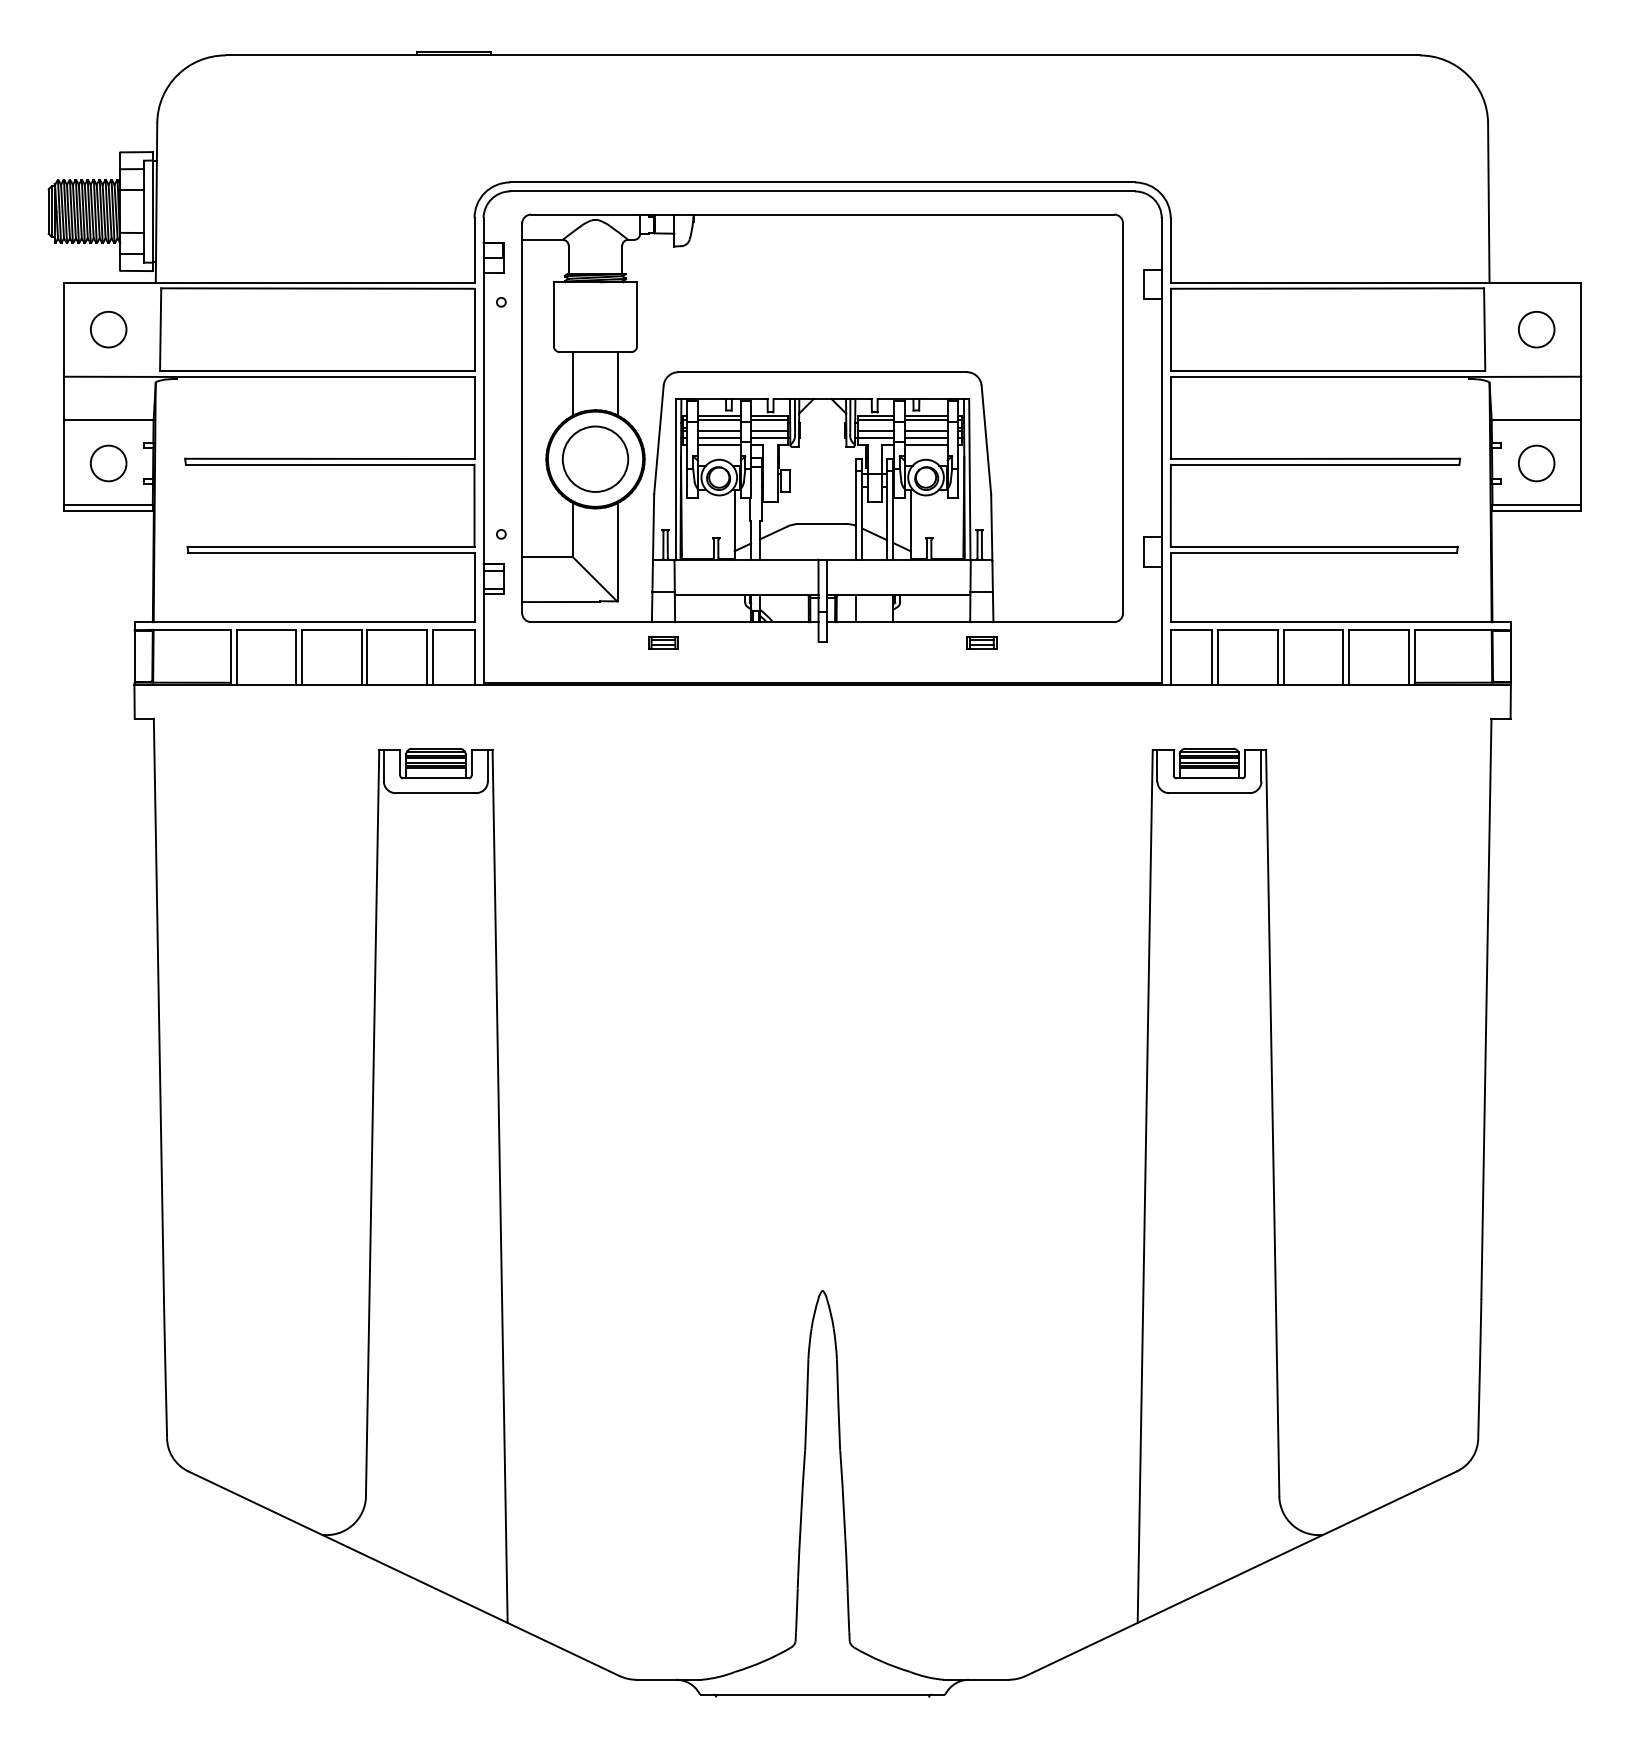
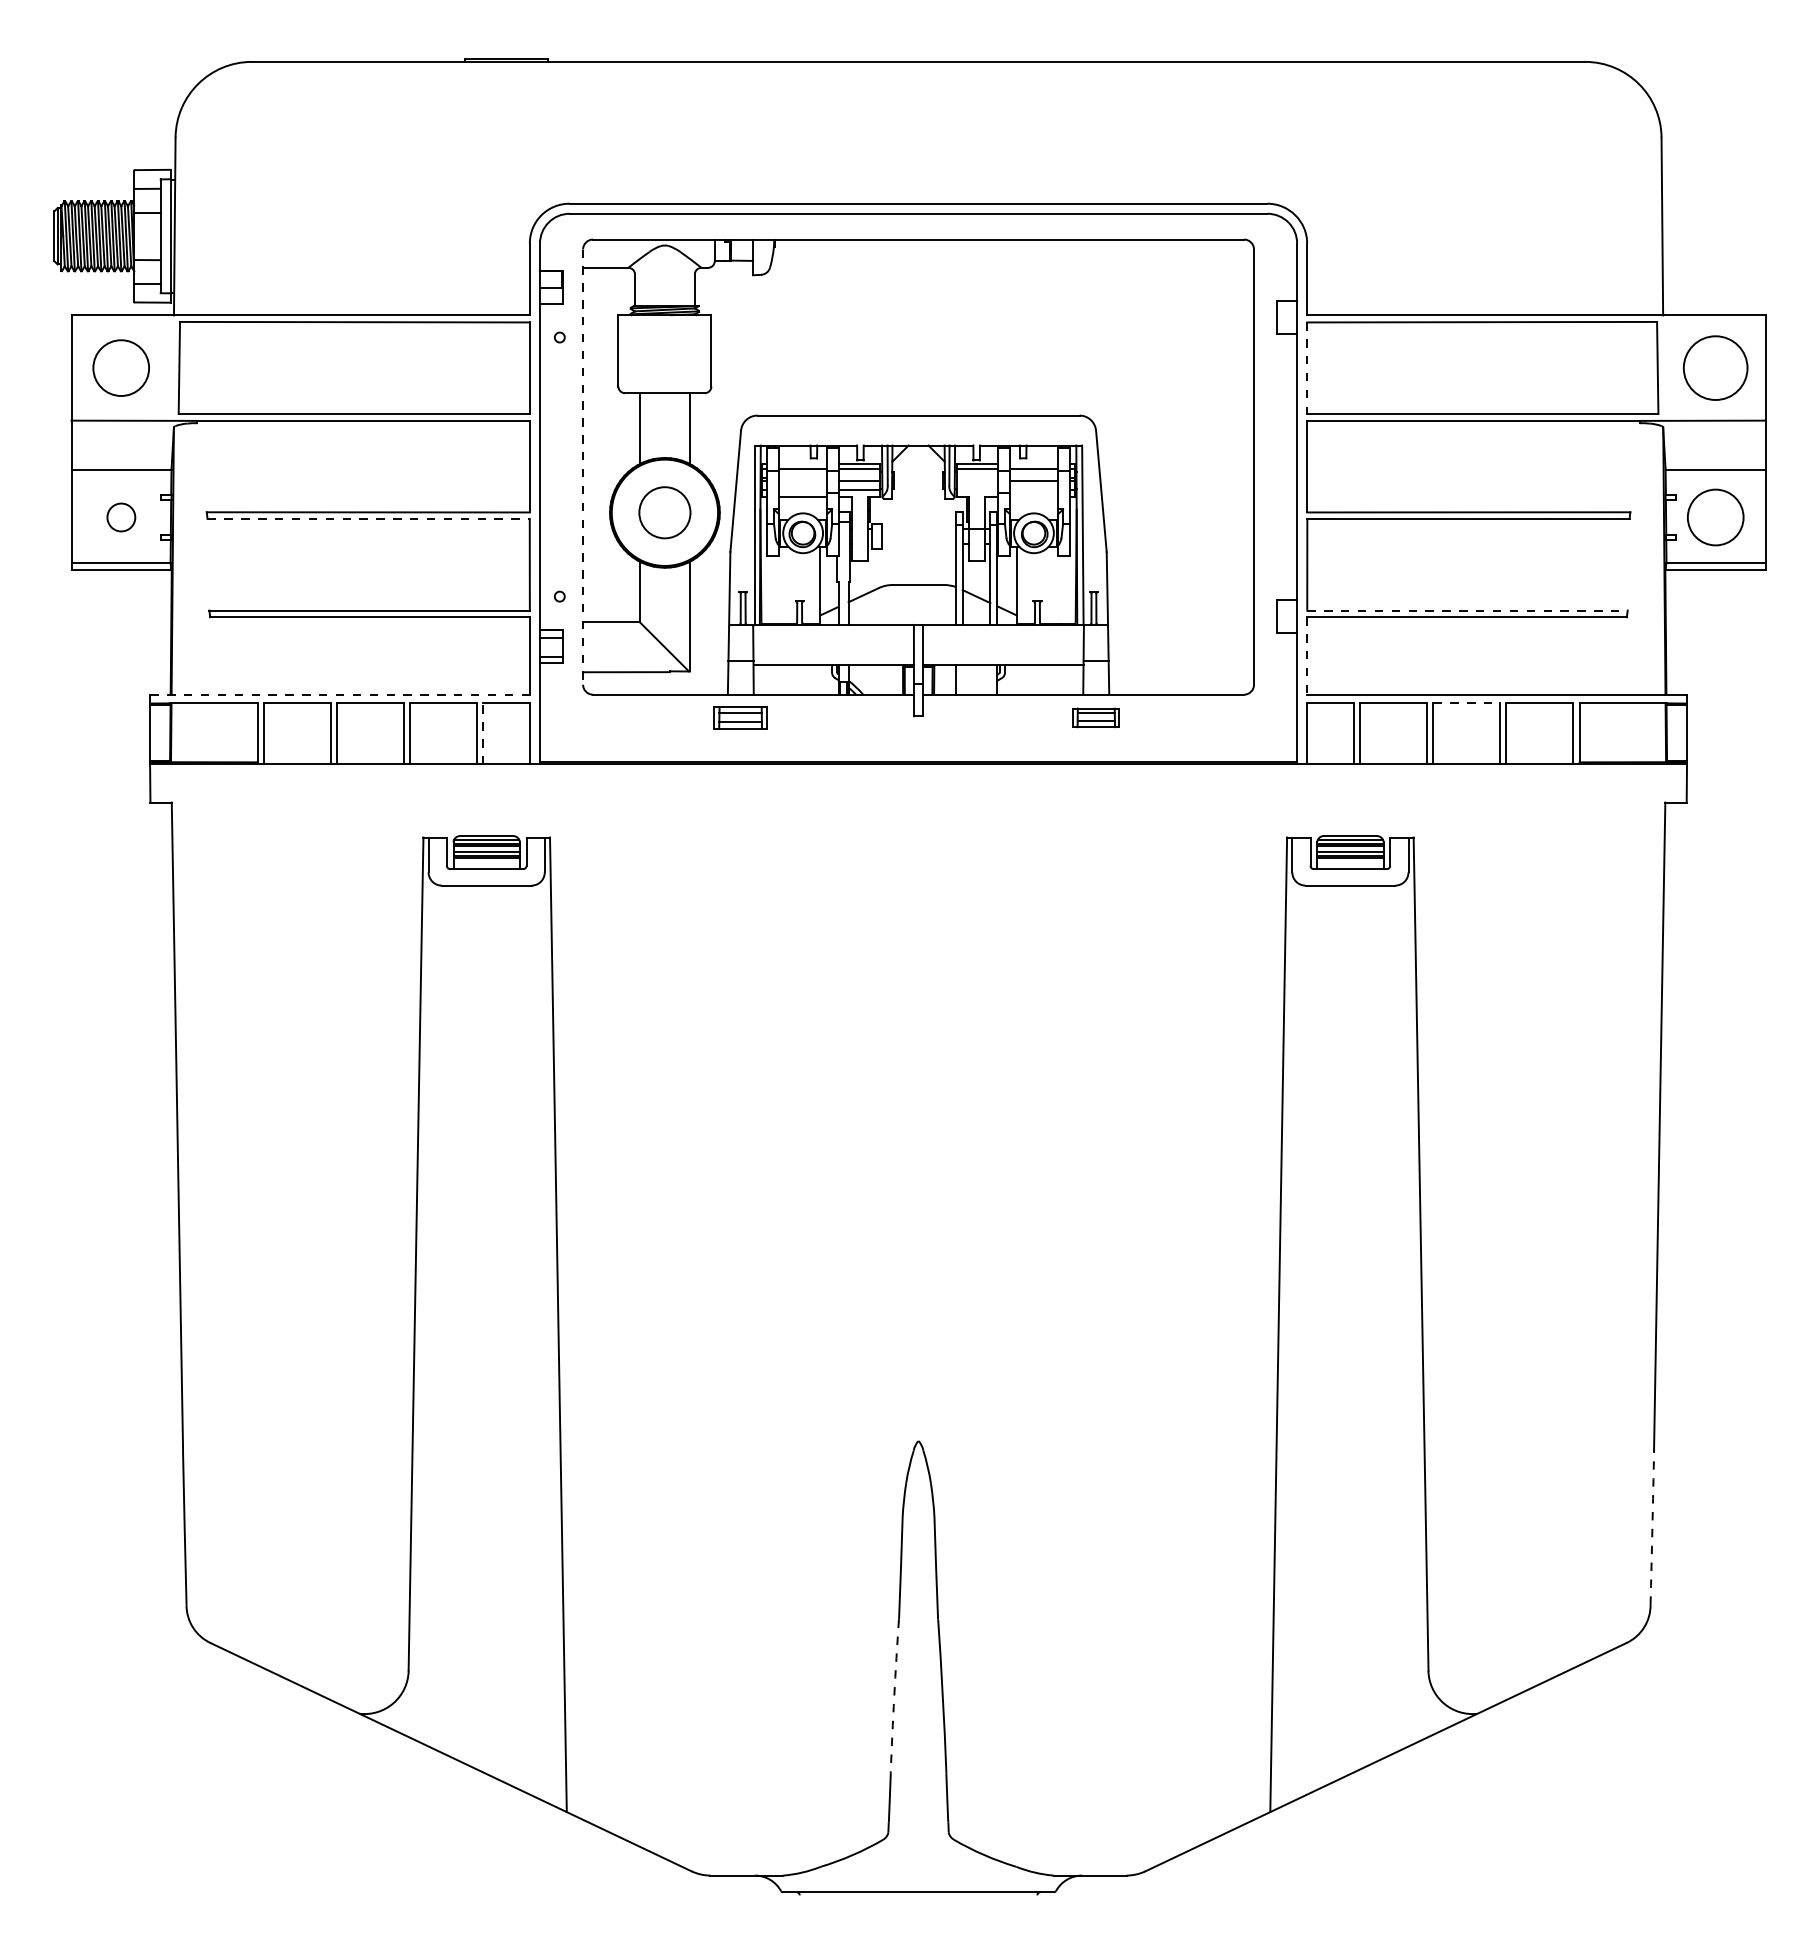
circle: (108, 329) -> (121, 367), size x1.4
circle: (1536, 329) -> (1715, 367), size x1.6
line: (1171, 330) -> (1307, 368), solid -> dashed
line: (719, 416) -> (803, 464), removed
line: (925, 416) -> (1033, 464), removed
line: (522, 418) -> (583, 467), solid -> dashed
line: (719, 430) -> (803, 480), removed
line: (875, 430) -> (977, 480), removed
line: (719, 438) -> (803, 489), removed
line: (875, 438) -> (977, 489), removed
line: (925, 438) -> (1033, 489), removed
line: (925, 444) -> (1033, 496), removed
circle: (595, 458) -> (664, 512), size x0.7
circle: (108, 463) -> (121, 517), size x0.7
circle: (1536, 463) -> (1715, 517), size x1.4
line: (330, 464) -> (369, 518), solid -> dashed
line: (1314, 546) -> (1467, 610), solid -> dashed
line: (1171, 587) -> (1307, 655), solid -> dashed
line: (304, 621) -> (340, 694), solid -> dashed
line: (1314, 630) -> (1467, 703), solid -> dashed
part: (663, 642) -> (740, 717), size x1.6
part: (982, 642) -> (1096, 717), size x1.4
line: (433, 656) -> (483, 733), solid -> dashed
arc: (1479, 1368) -> (1652, 1527), solid -> dashed
arc: (801, 1519) -> (894, 1696), solid -> dashed

